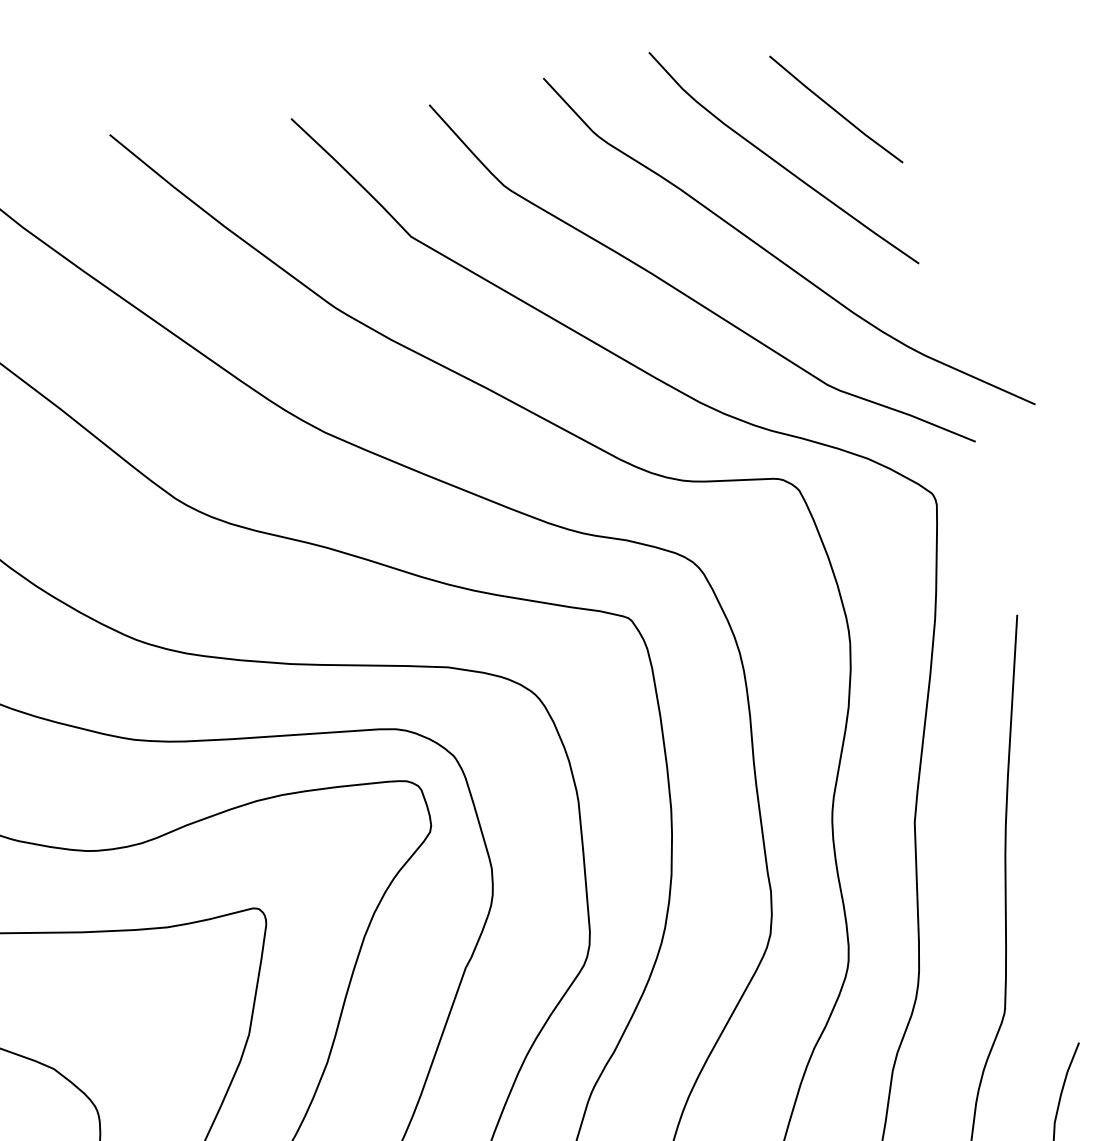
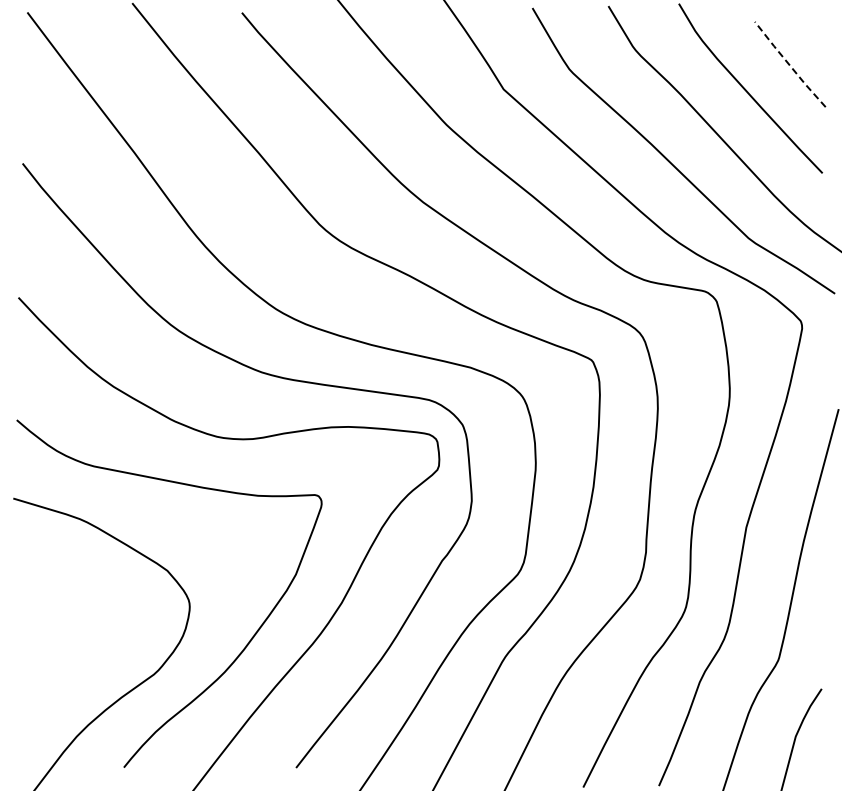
line: (835, 111) -> (789, 65), solid -> dashed

